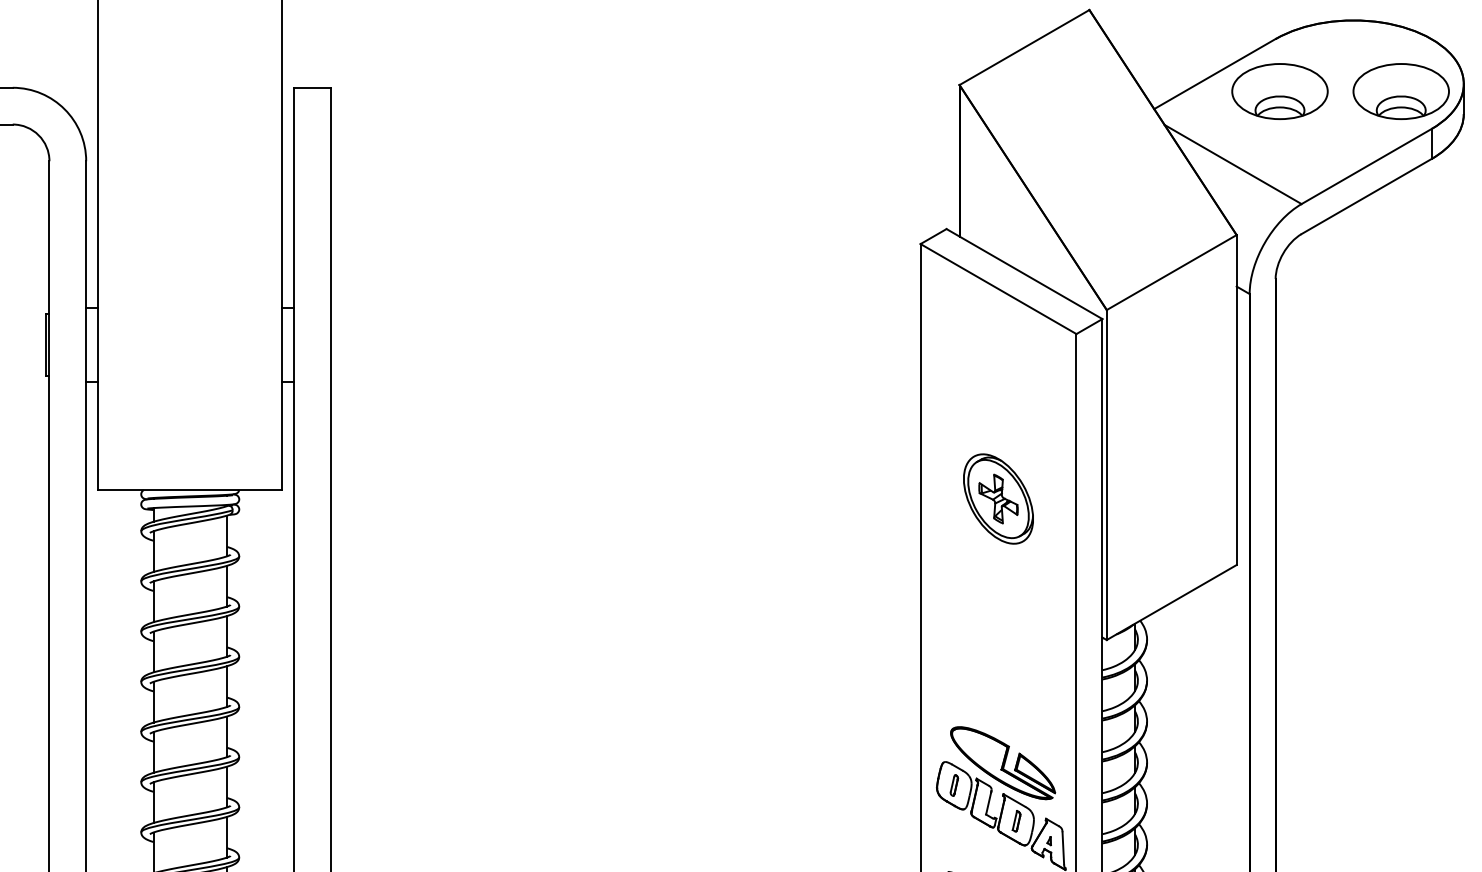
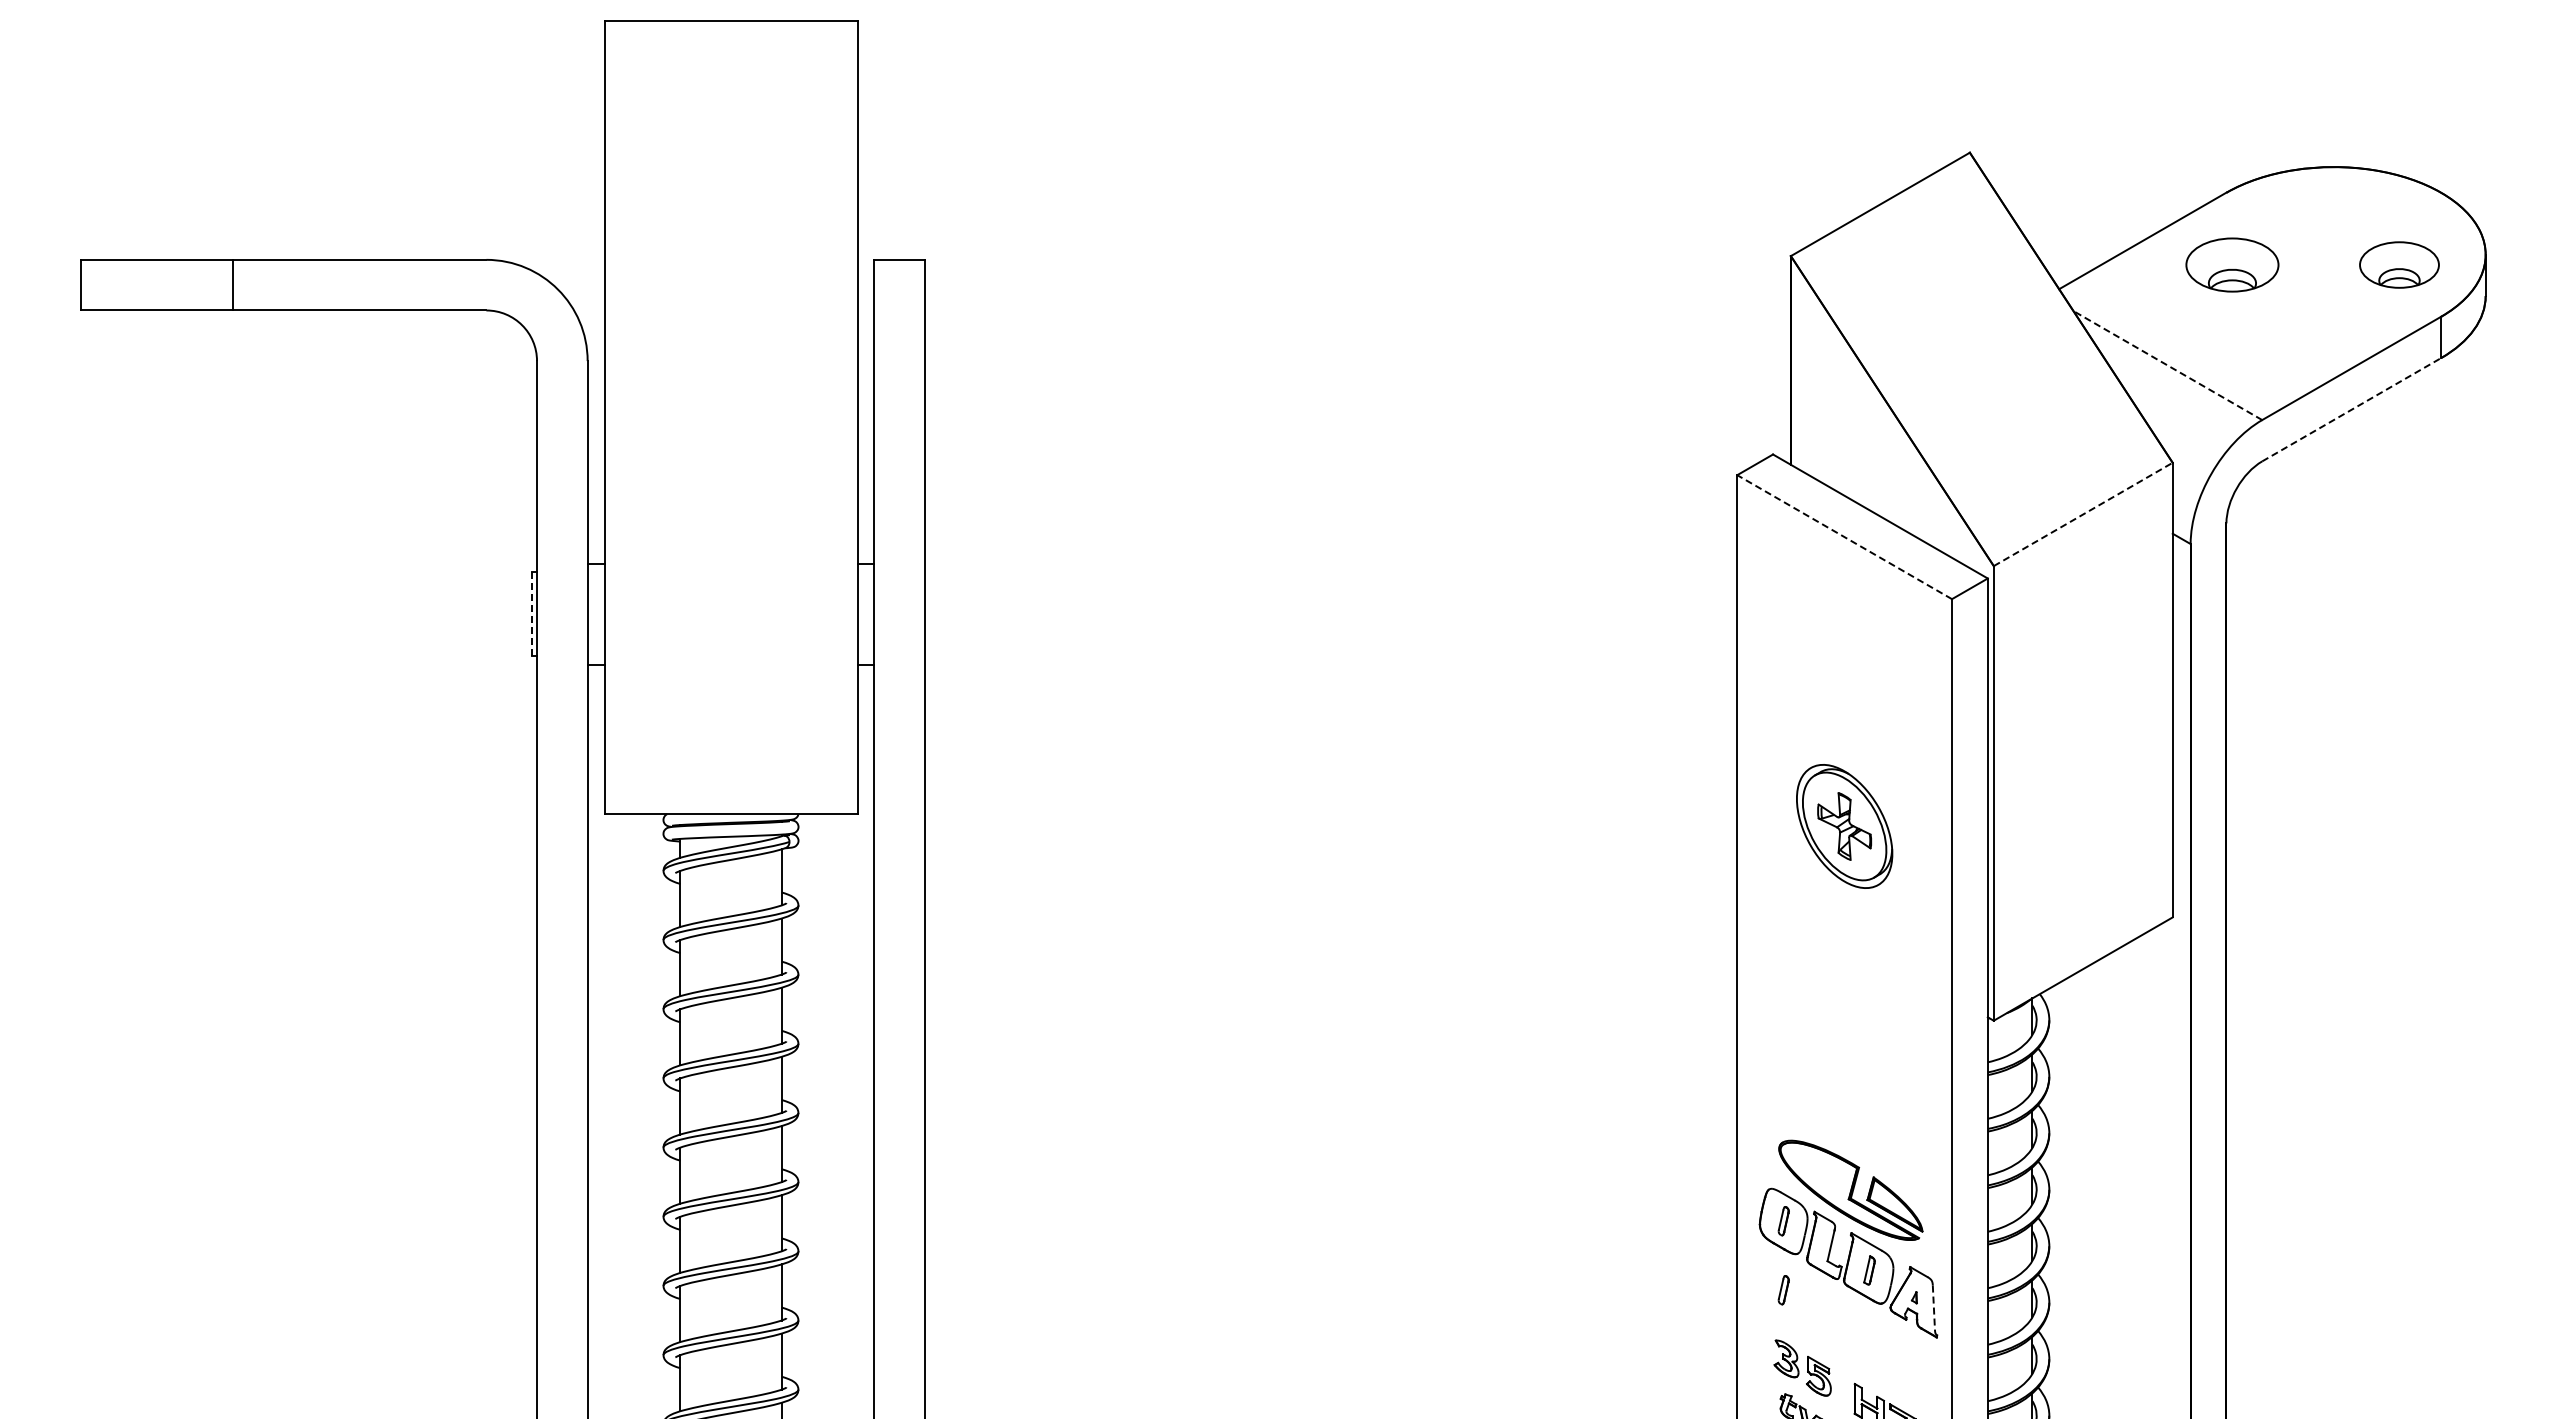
part: (1280, 91) -> (2232, 264), size x0.7
part: (1401, 91) -> (2399, 264), size x0.6
line: (1232, 164) -> (2167, 365), solid -> dashed
line: (1367, 196) -> (2352, 409), solid -> dashed
line: (1171, 272) -> (2083, 514), solid -> dashed
line: (998, 289) -> (1844, 537), solid -> dashed
line: (45, 344) -> (531, 613), solid -> dashed
part: (954, 835) -> (1783, 1290), added
line: (1063, 848) -> (1933, 1308), solid -> dashed

